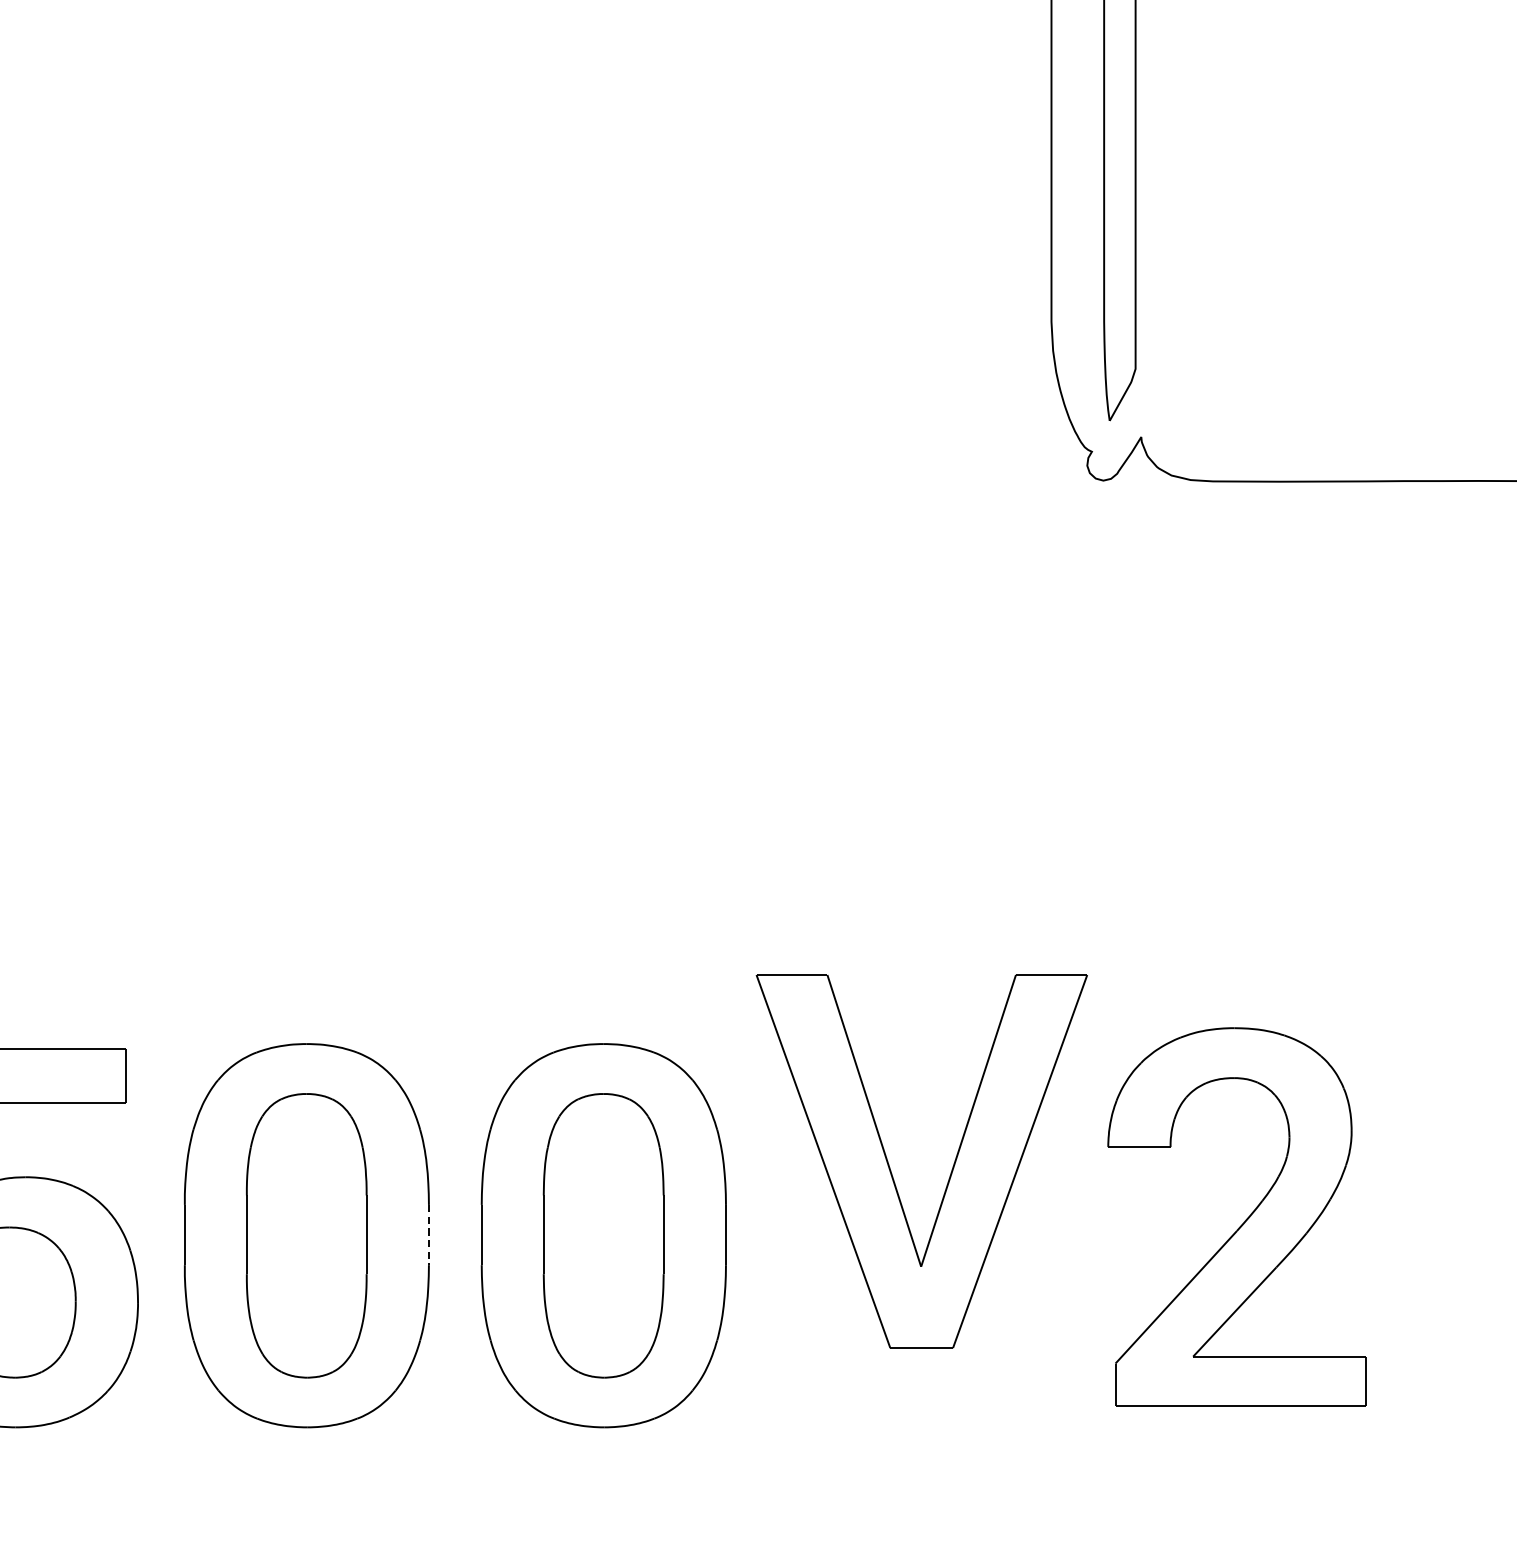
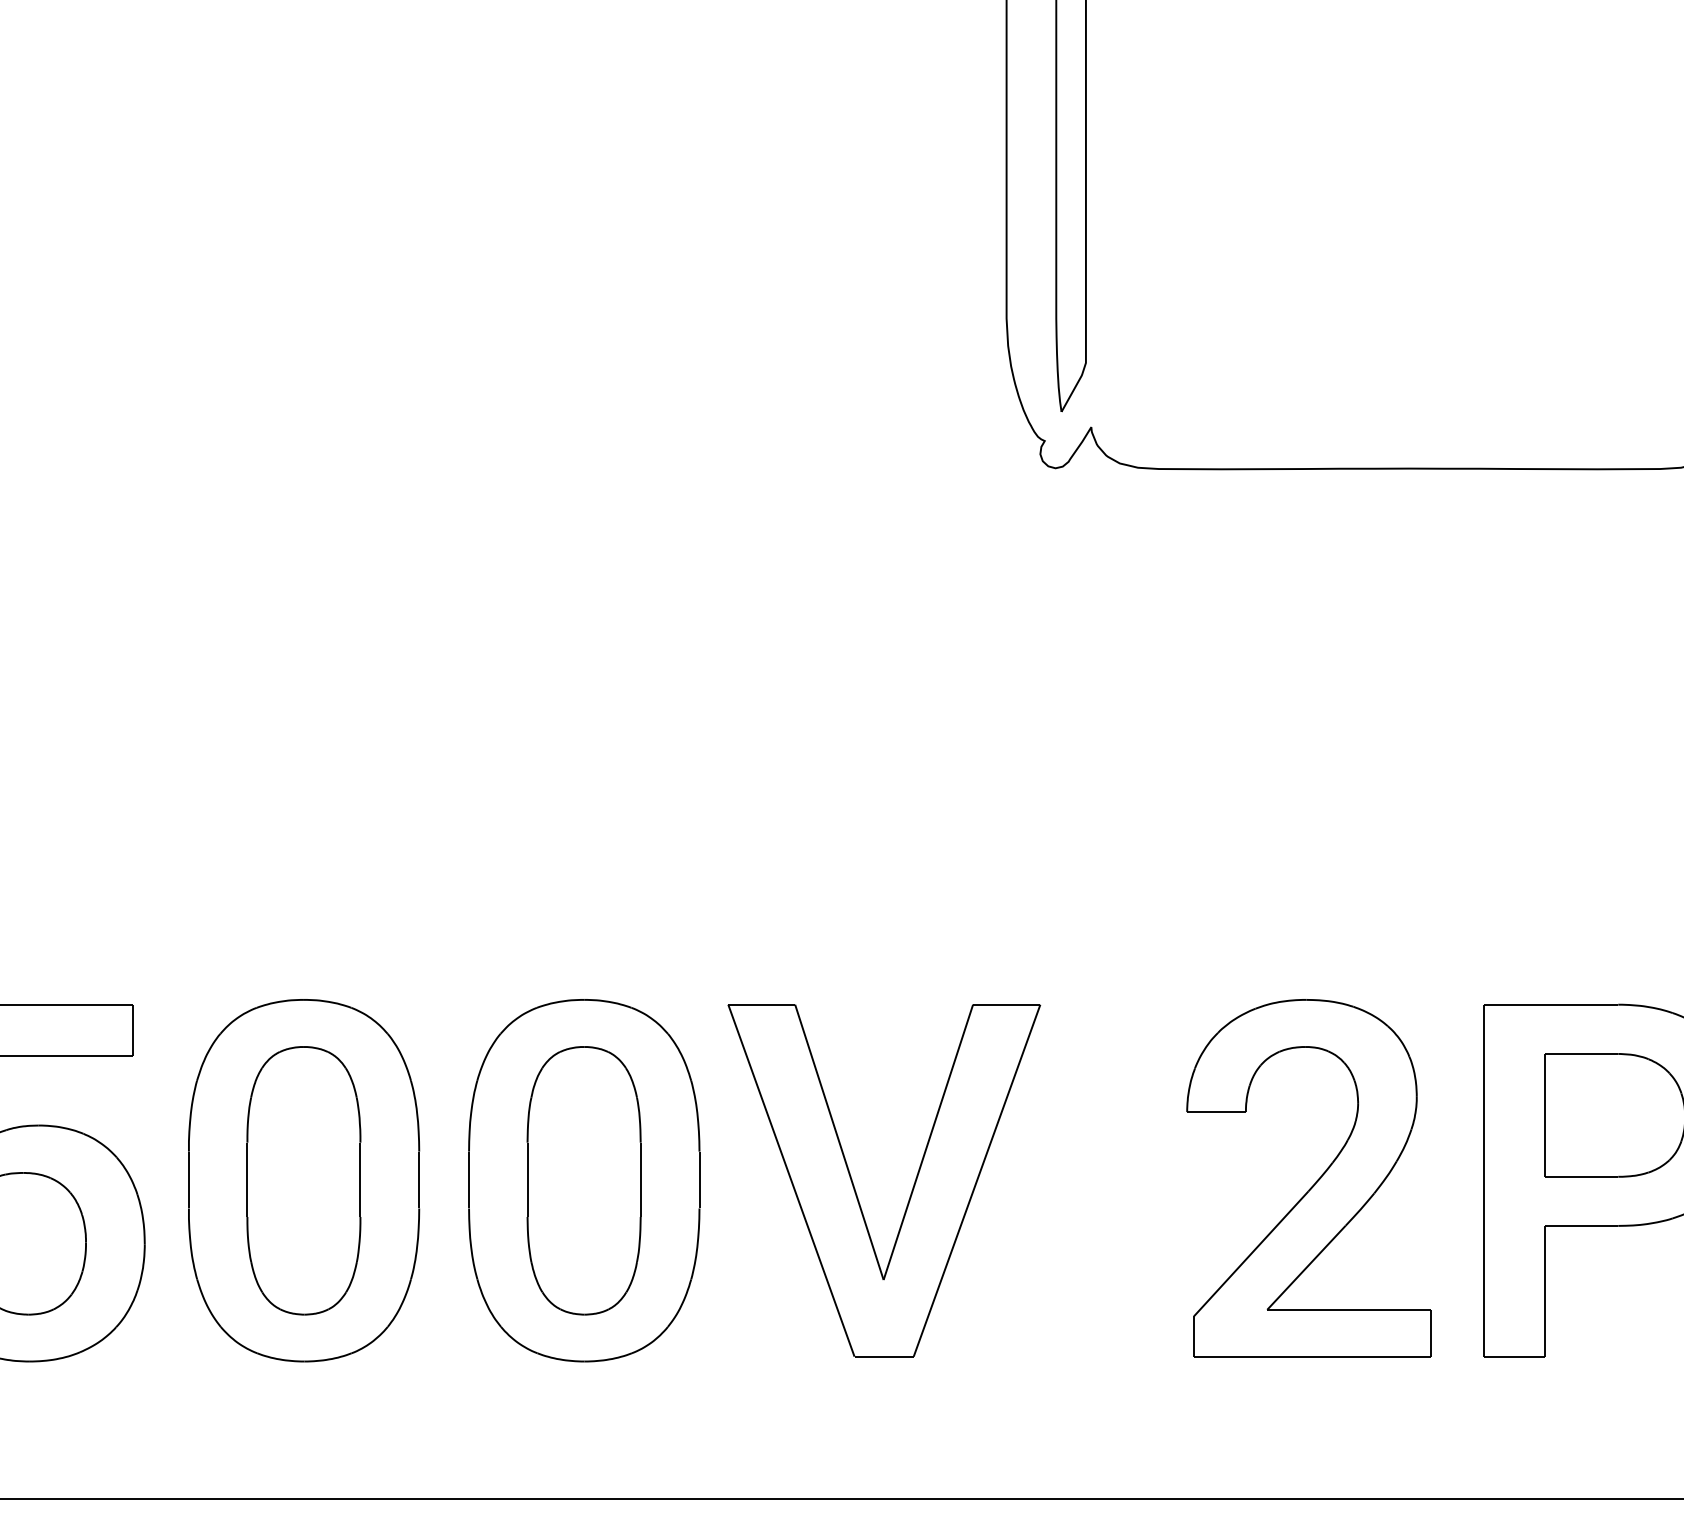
part: (950, 1171) -> (911, 1190), moved
part: (1244, 1220) -> (1315, 1181), moved
line: (429, 1235) -> (419, 1180), dashed -> solid

